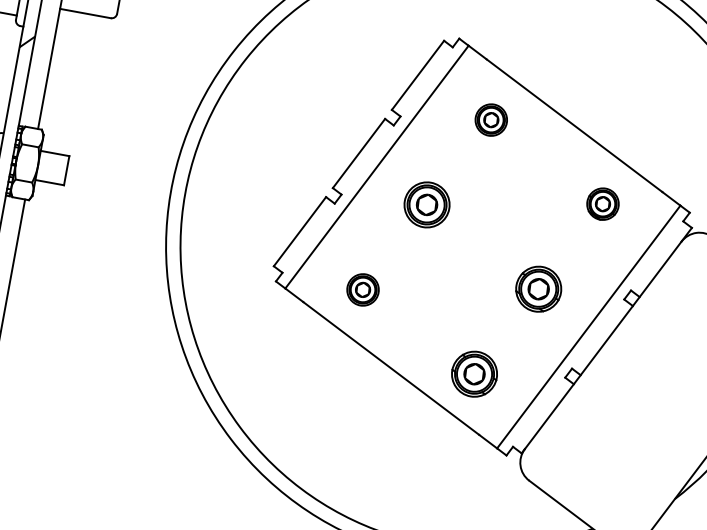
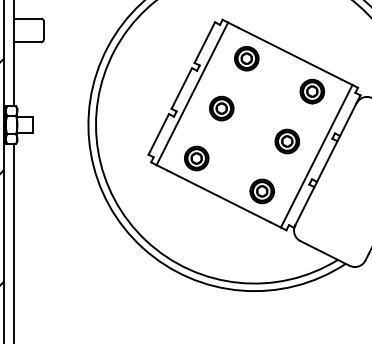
part: (490, 119) -> (246, 58), size x1.43
part: (603, 204) -> (312, 91), size x1.43
part: (362, 289) -> (196, 158), size x1.43

